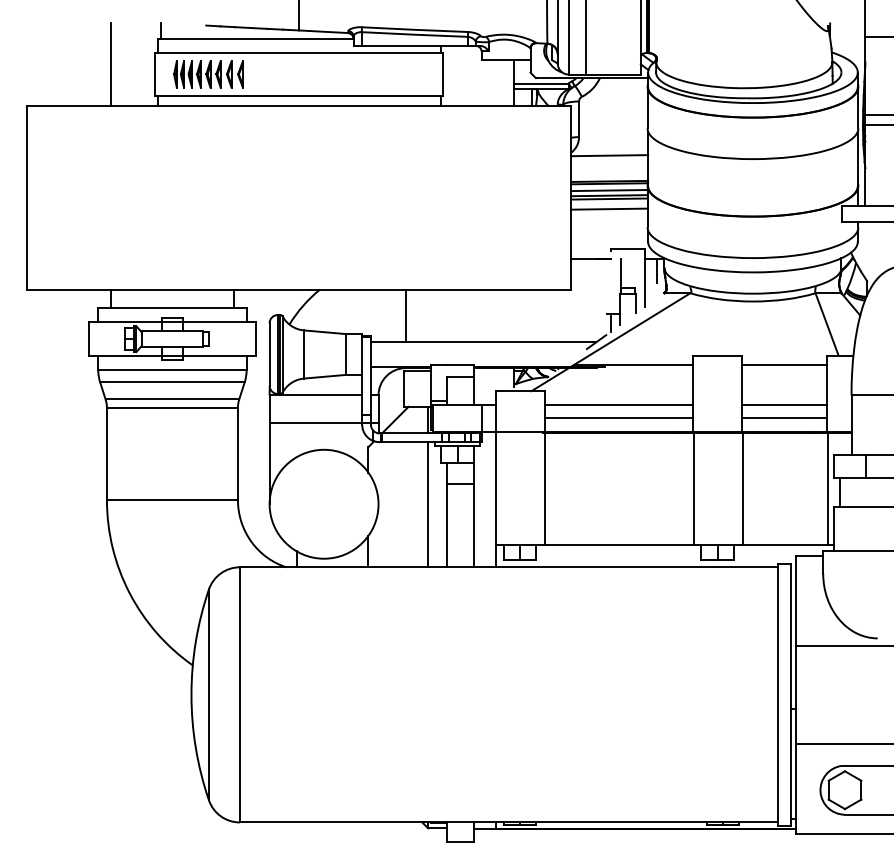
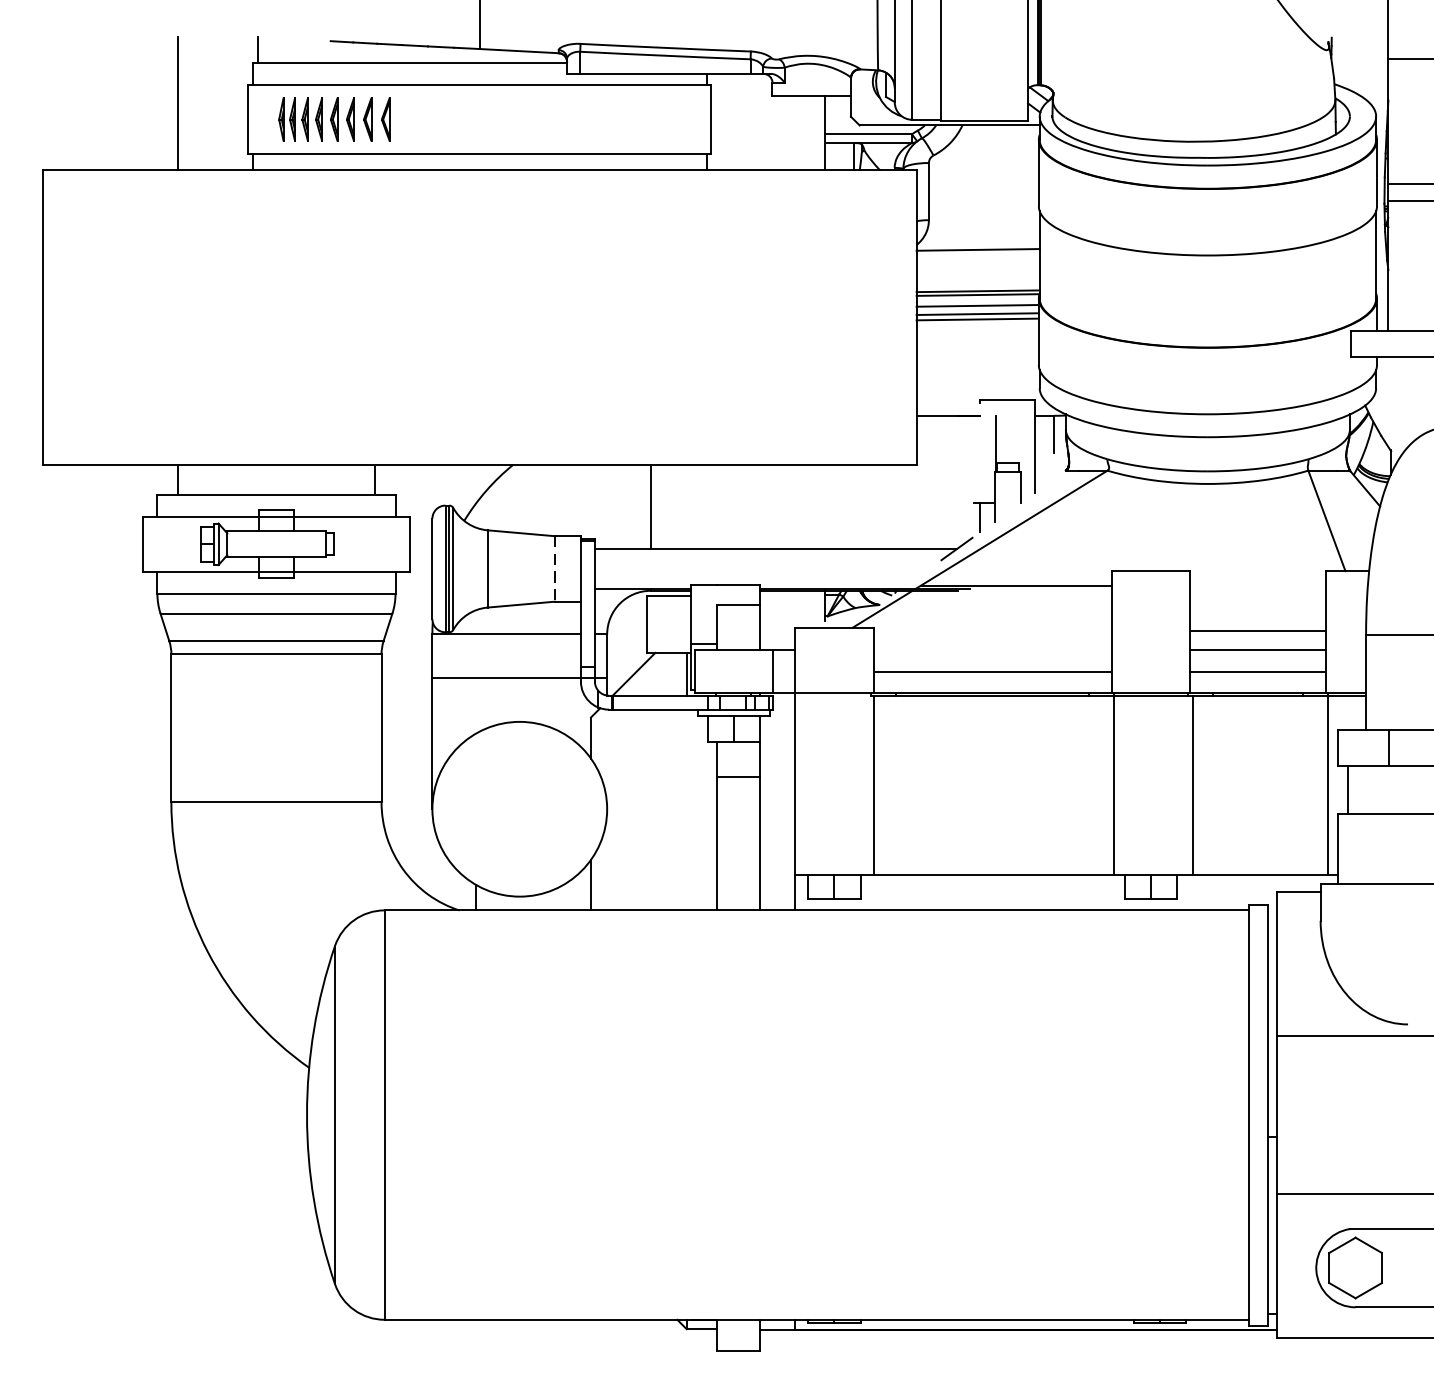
line: (609, 208) -> (977, 334), removed
line: (345, 355) -> (554, 570), solid -> dashed
line: (784, 365) -> (1258, 631), moved
line: (618, 404) -> (992, 649), removed
line: (428, 504) -> (687, 809), removed

